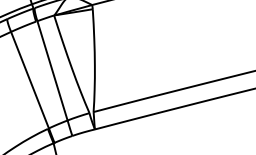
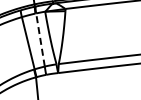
line: (52, 71) -> (40, 40), solid -> dashed

